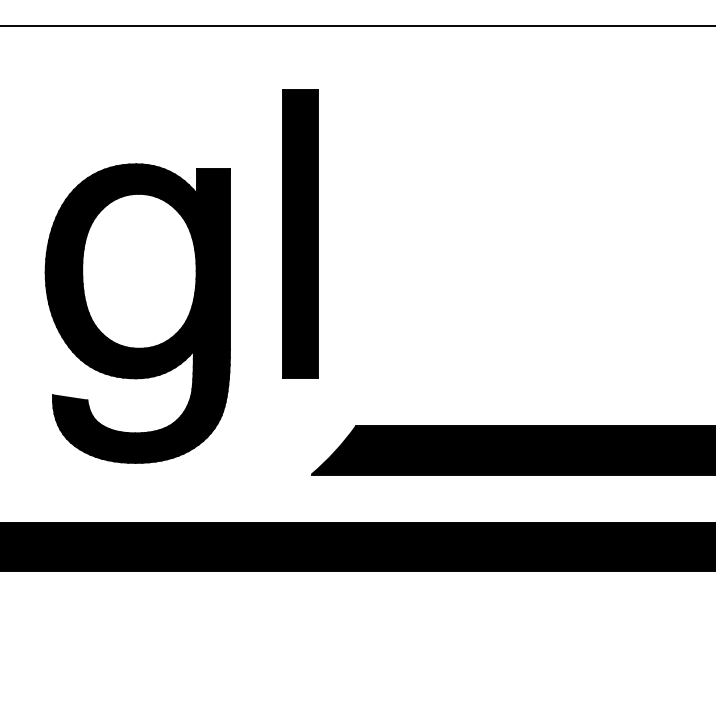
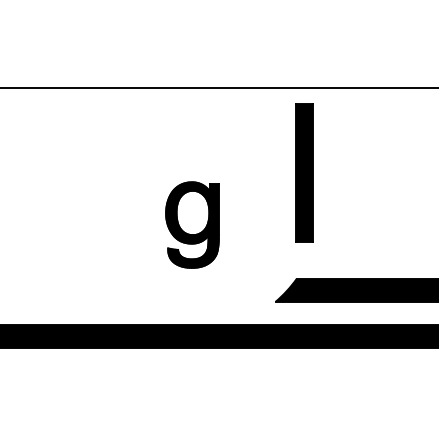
part: (301, 232) -> (304, 172), moved
part: (137, 312) -> (192, 224), size x0.6

